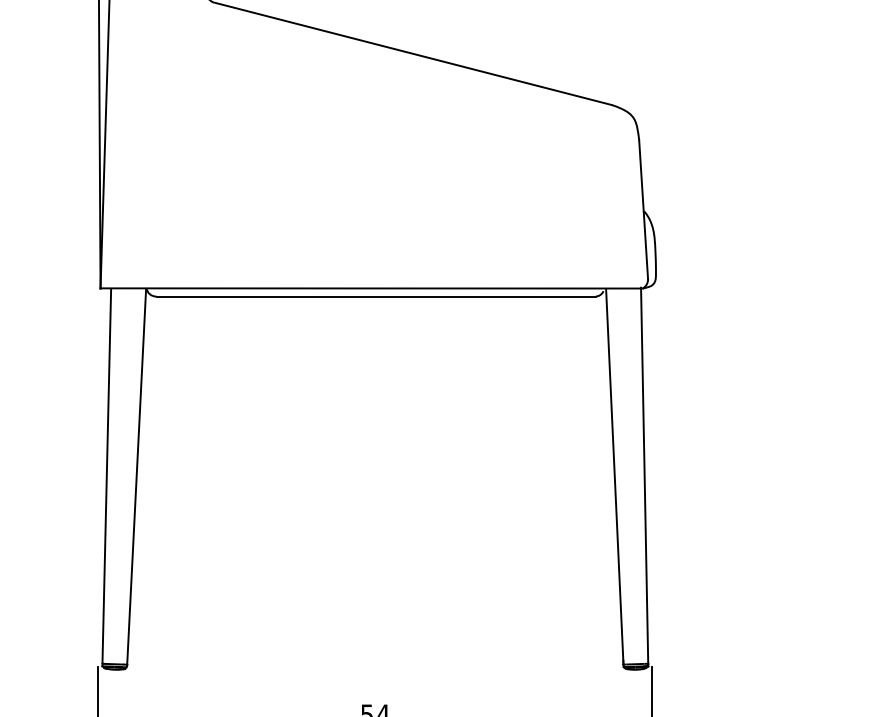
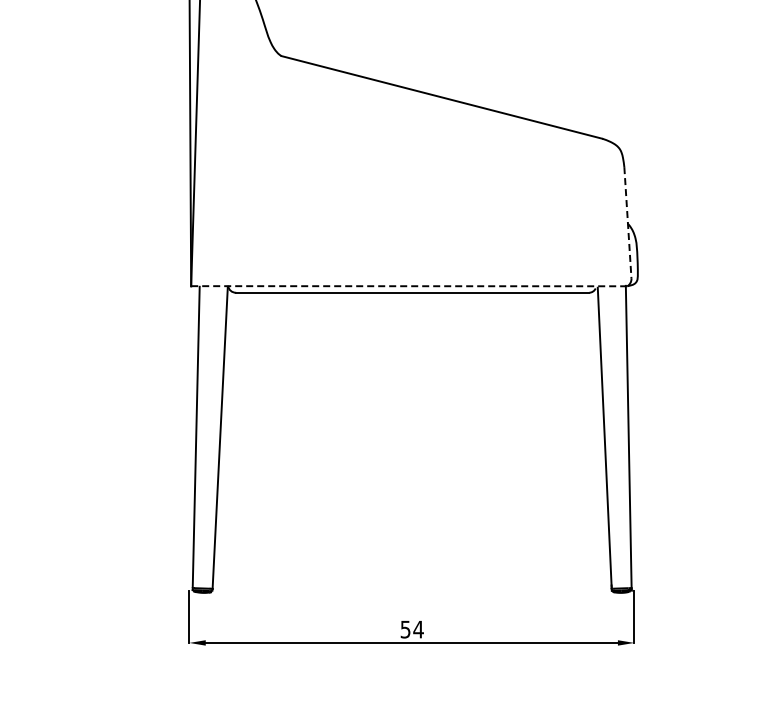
line: (643, 209) -> (627, 222), solid -> dashed
line: (372, 288) -> (409, 286), solid -> dashed

